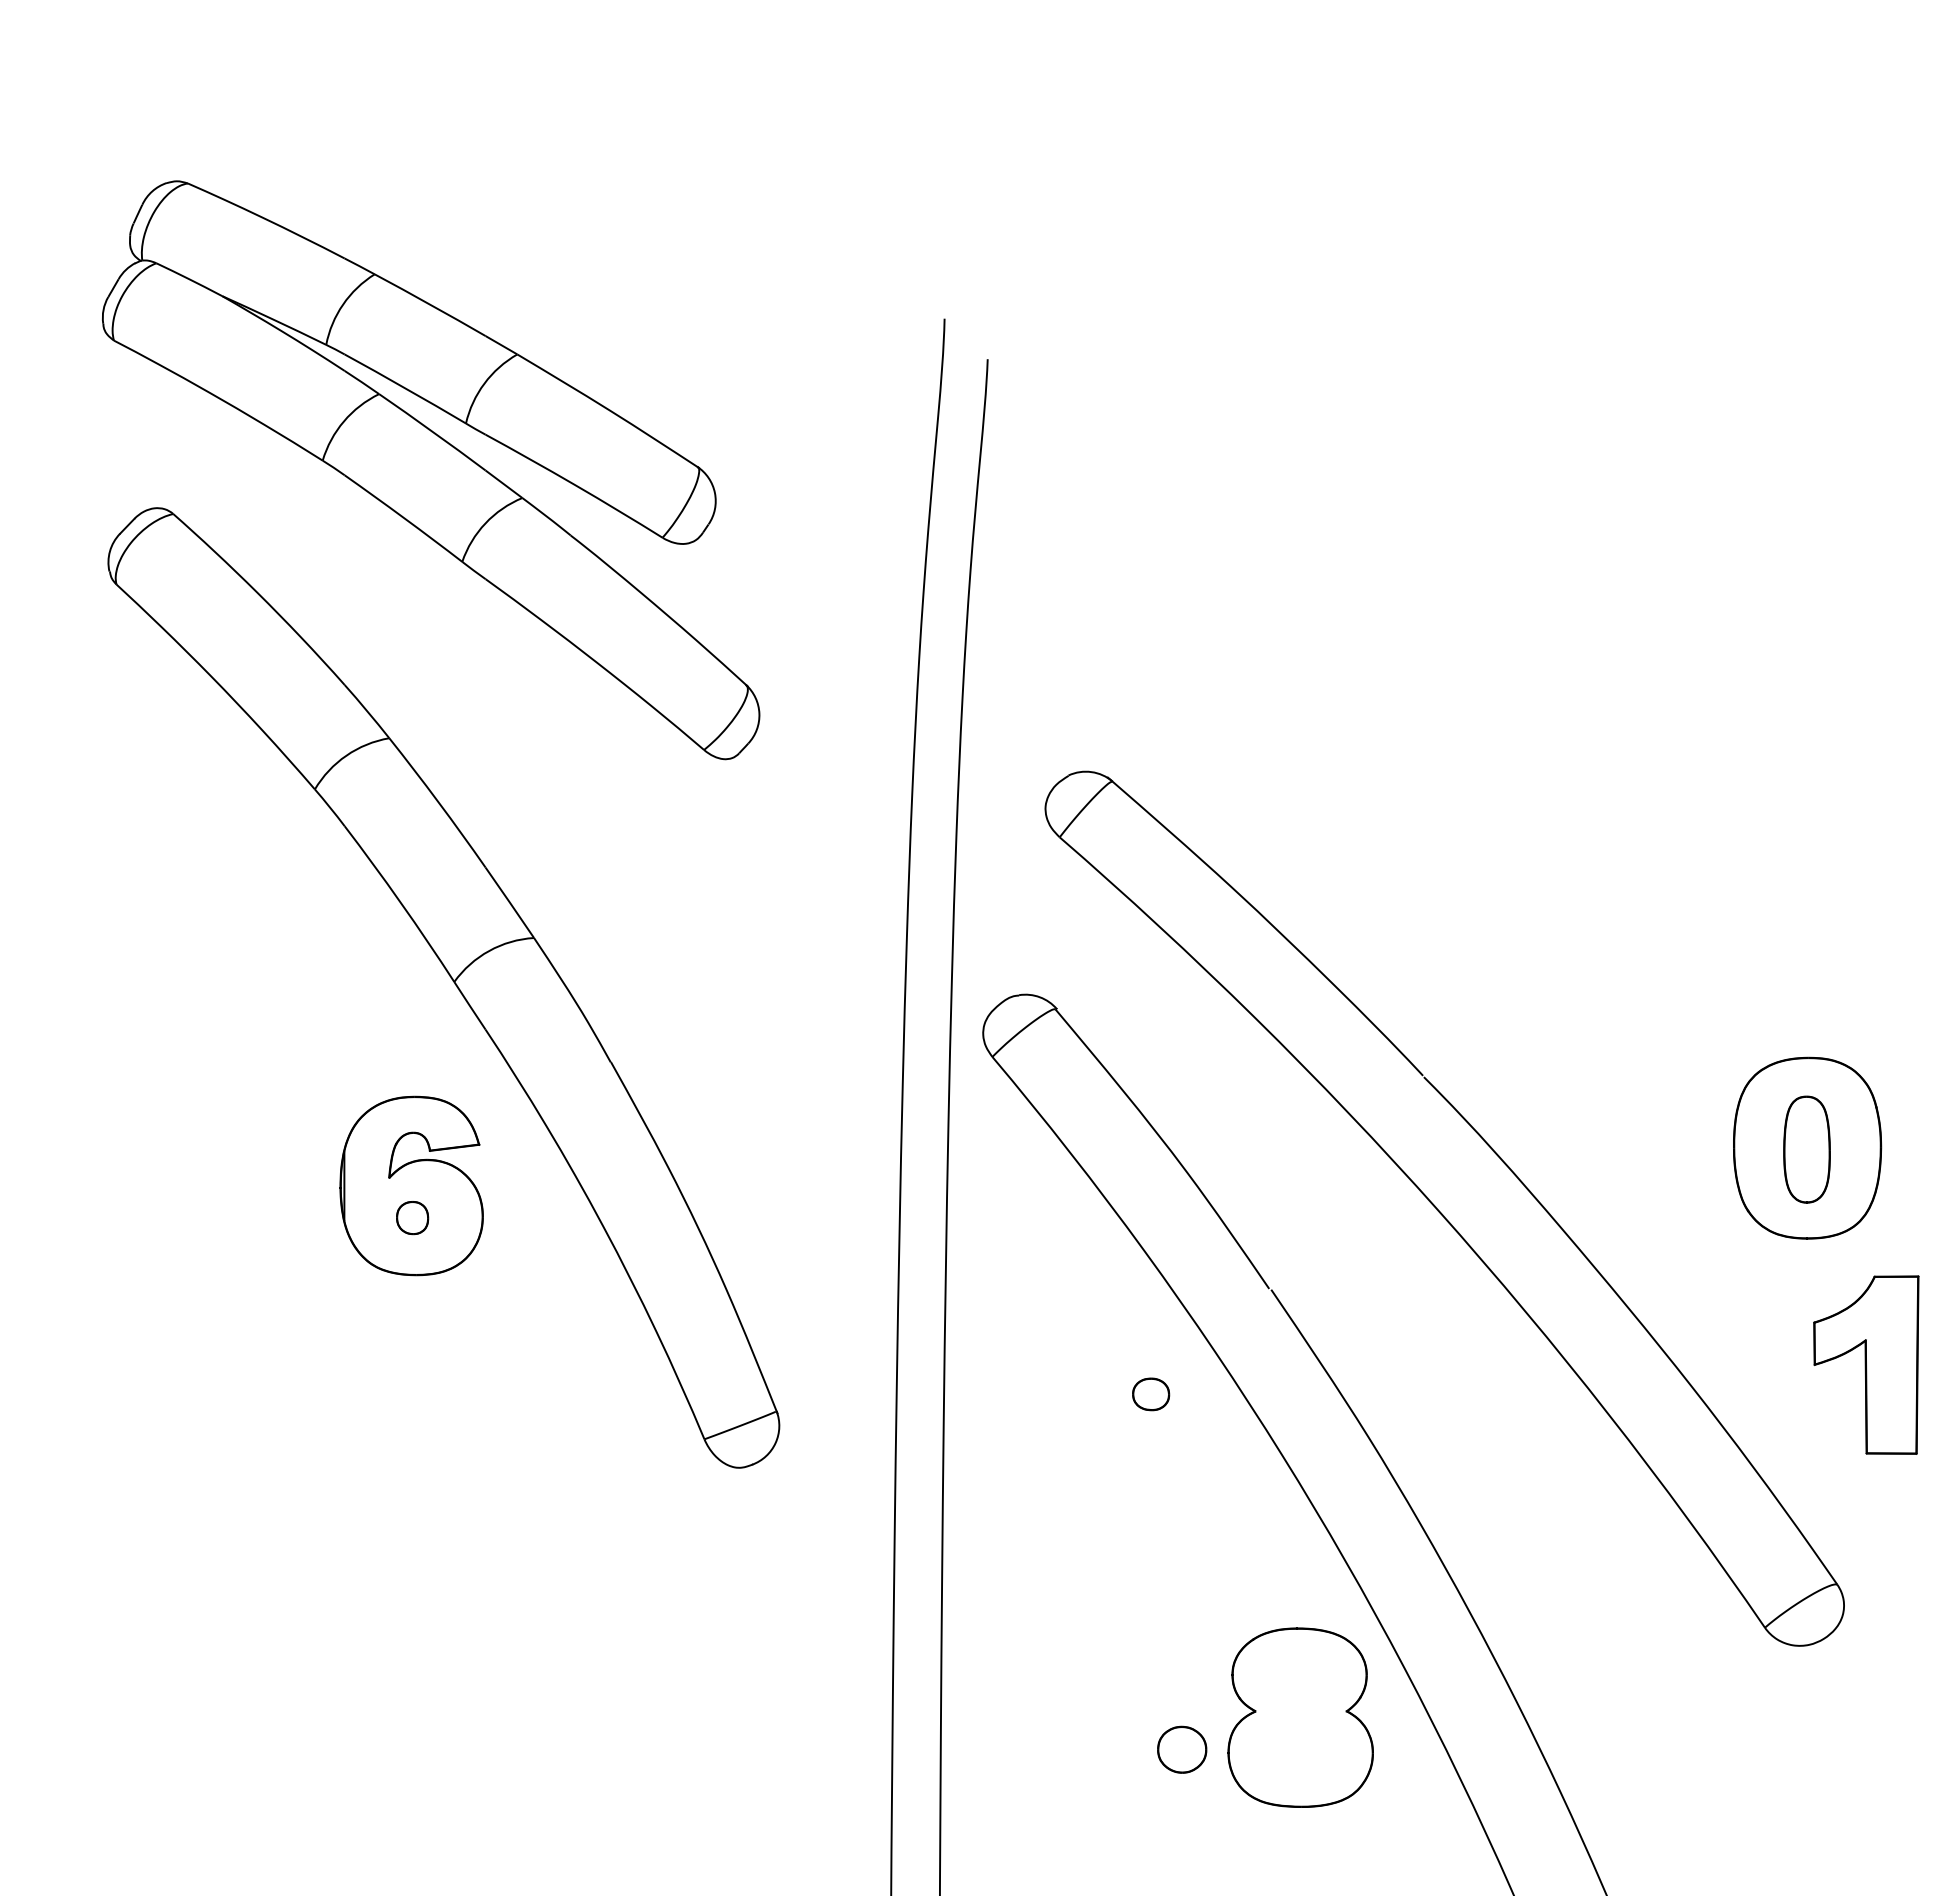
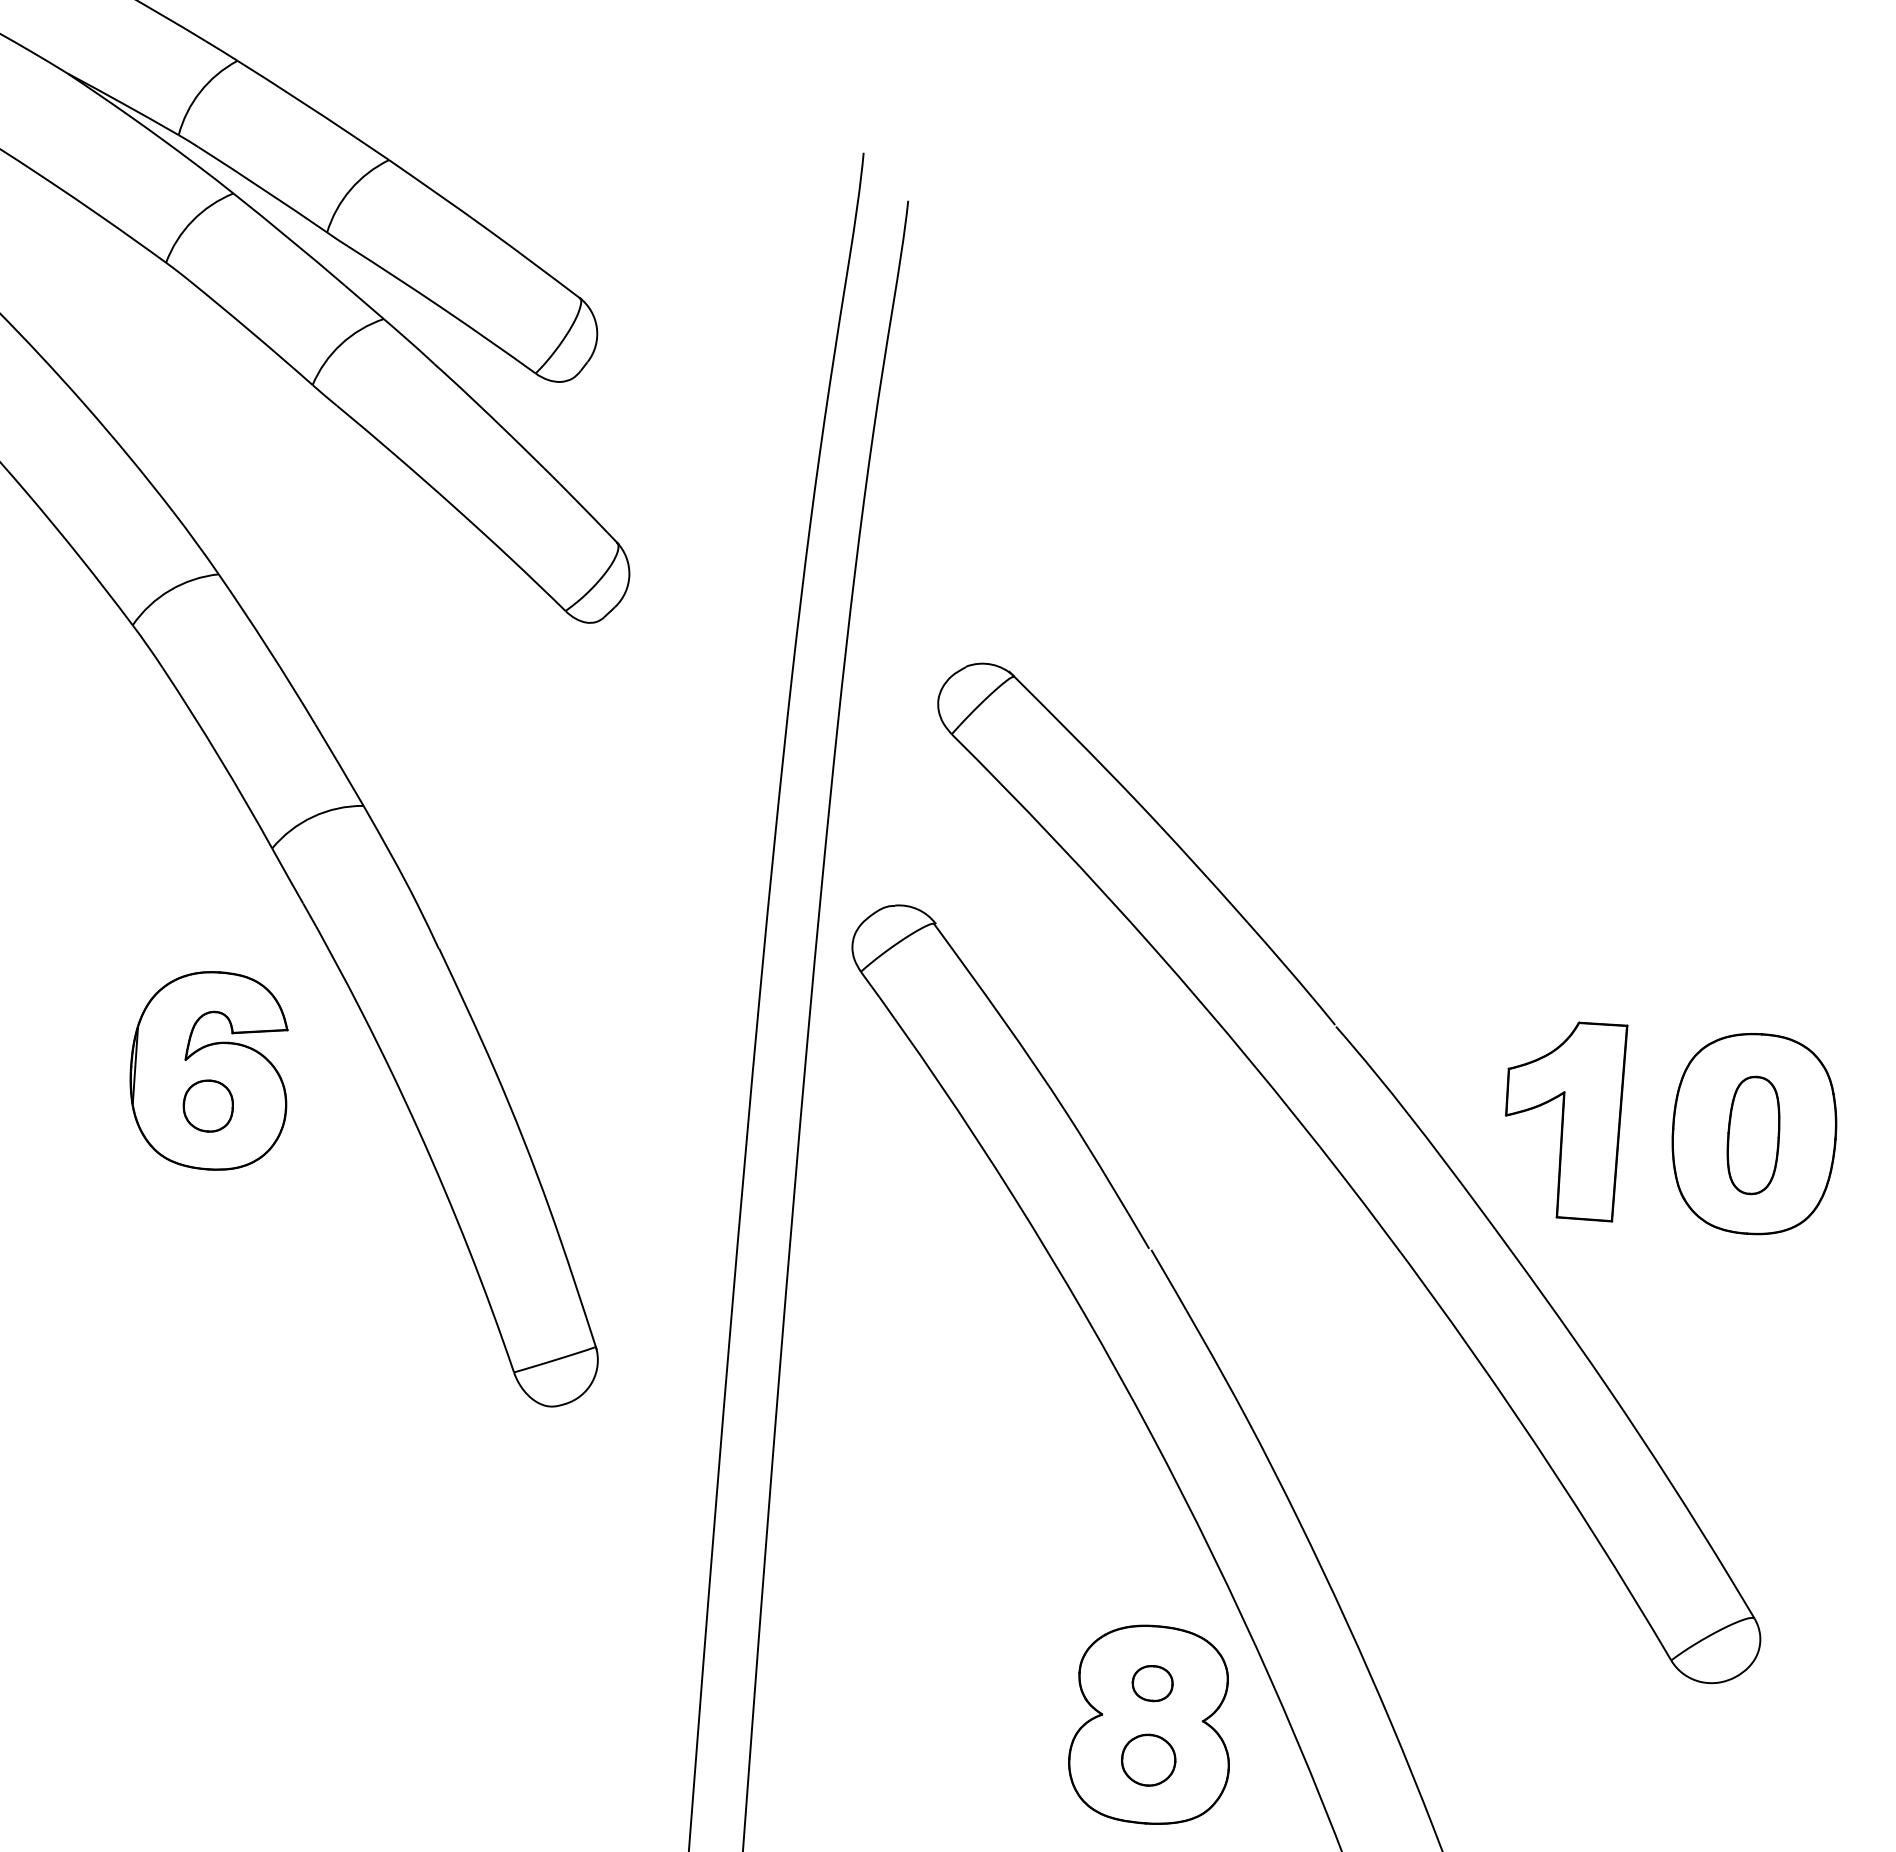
part: (412, 1217) -> (208, 1105), size x1.43
part: (1866, 1364) -> (1563, 1119), moved
part: (1151, 1394) -> (1153, 1683), moved
part: (1182, 1749) -> (1149, 1759), moved

